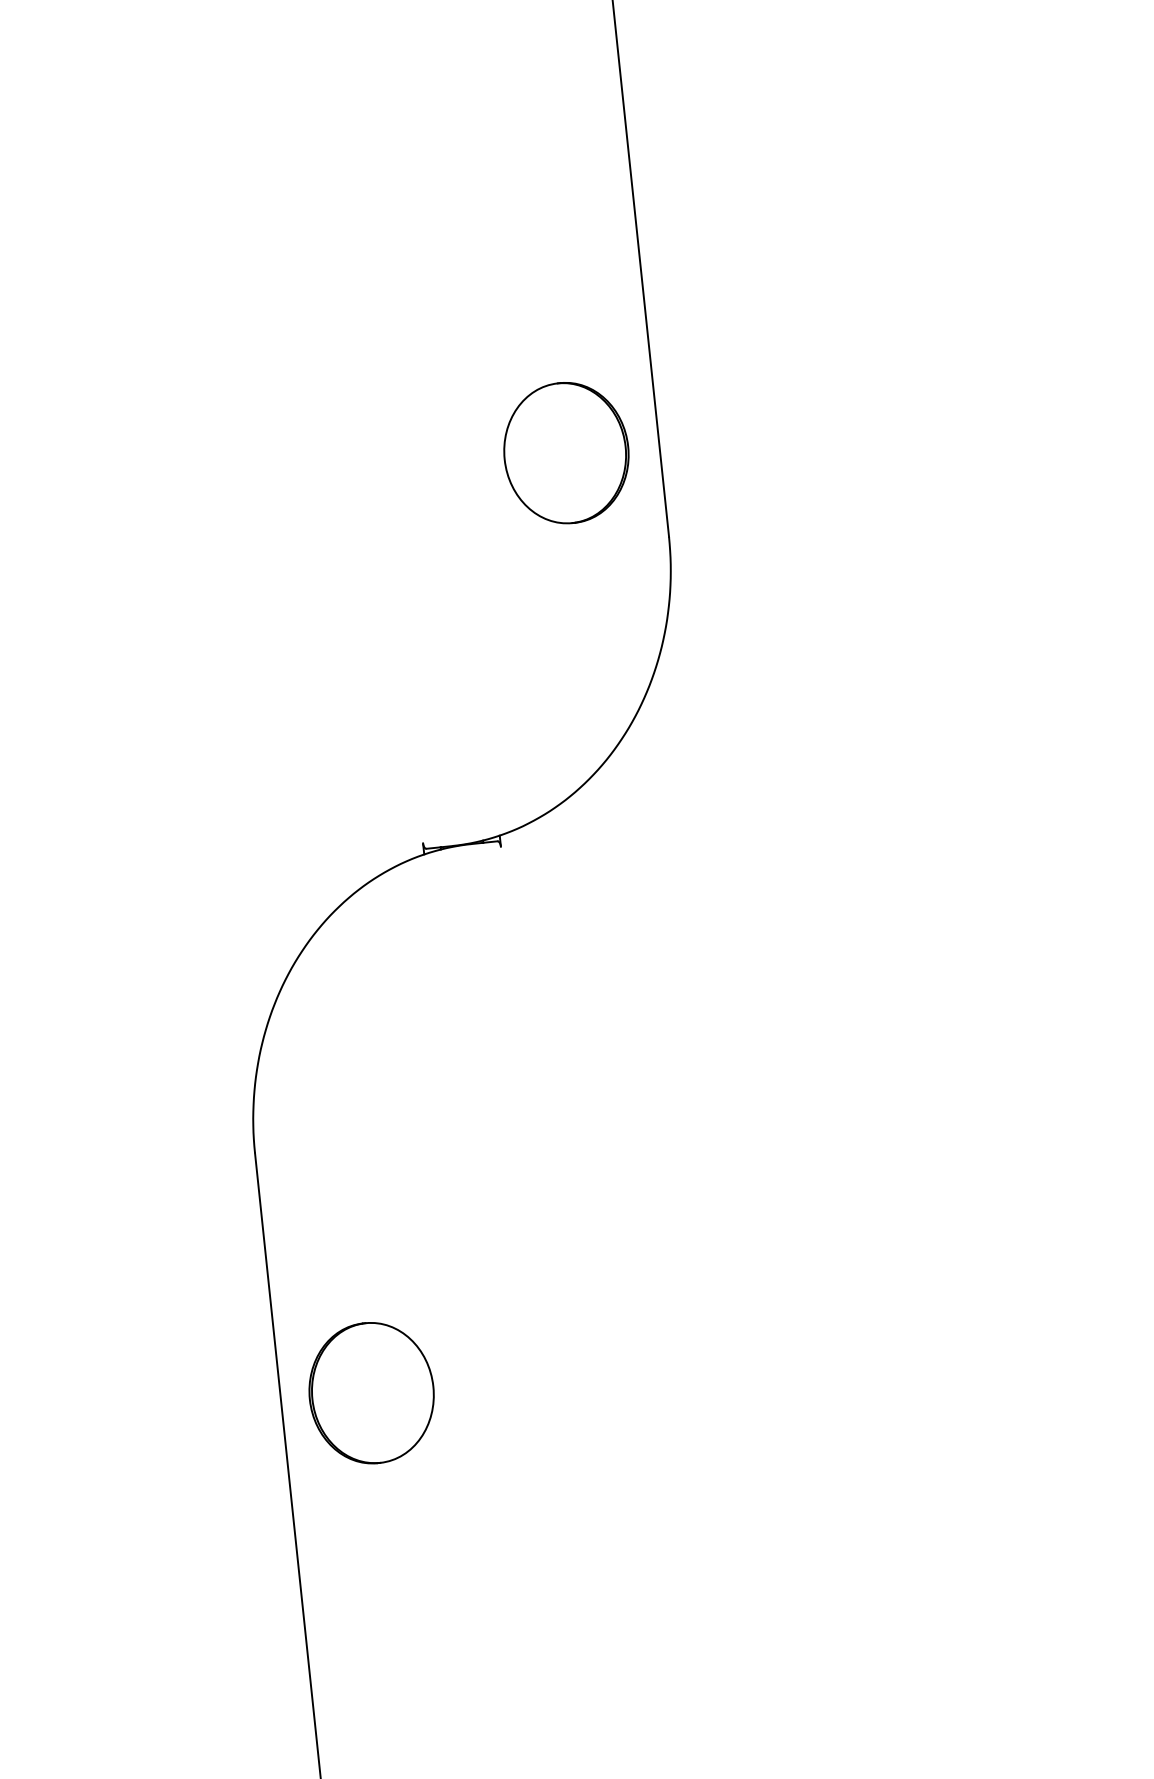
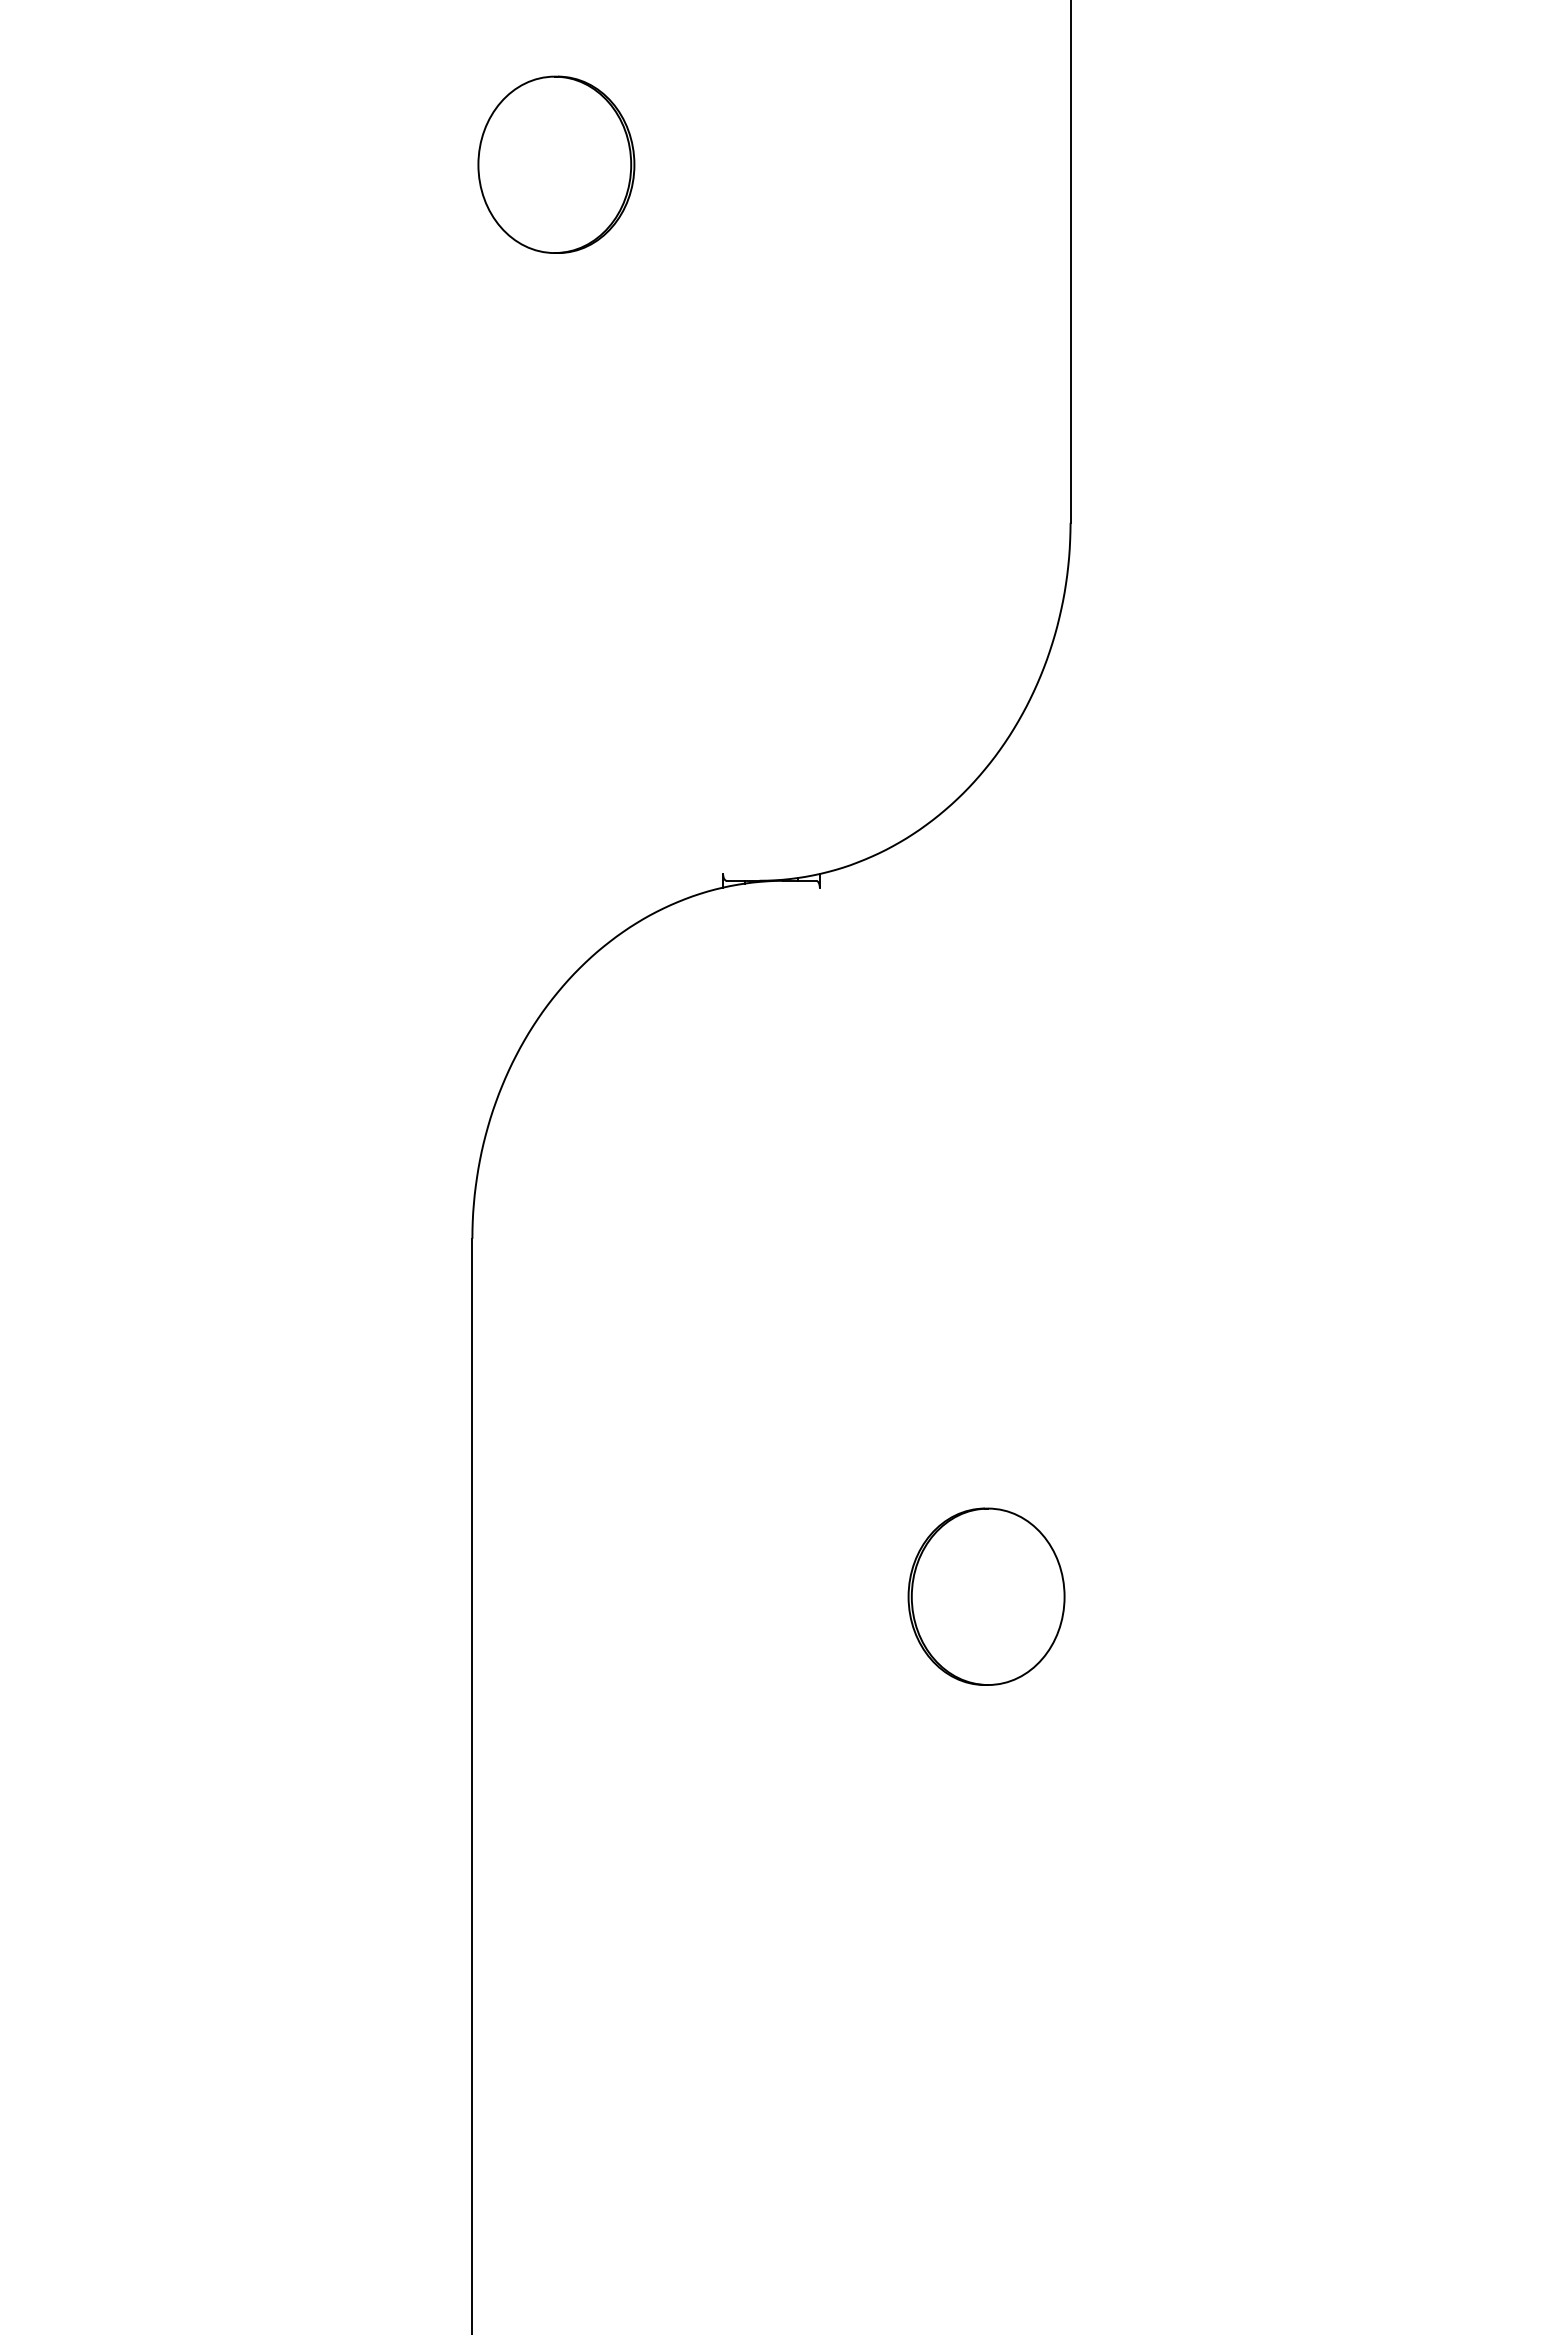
part: (566, 452) -> (556, 164), moved
part: (371, 1392) -> (986, 1596), moved

